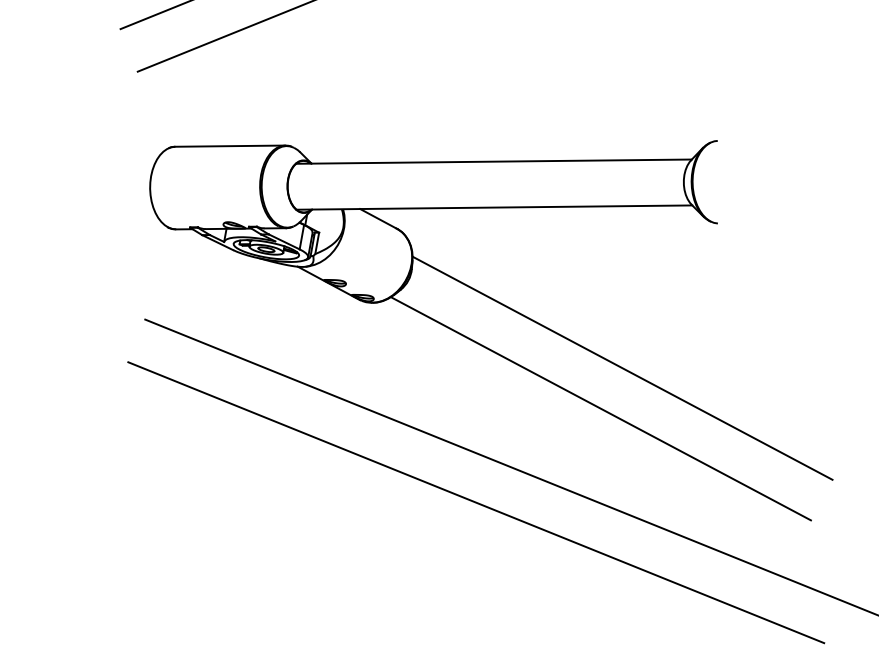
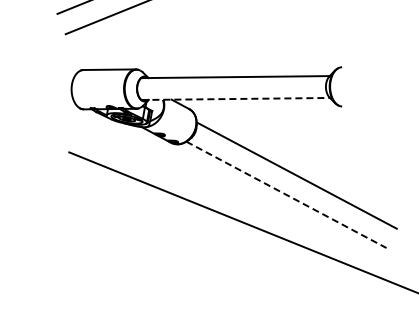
line: (496, 206) -> (236, 98), solid -> dashed
line: (601, 410) -> (286, 195), solid -> dashed
line: (475, 502) -> (226, 239), removed

